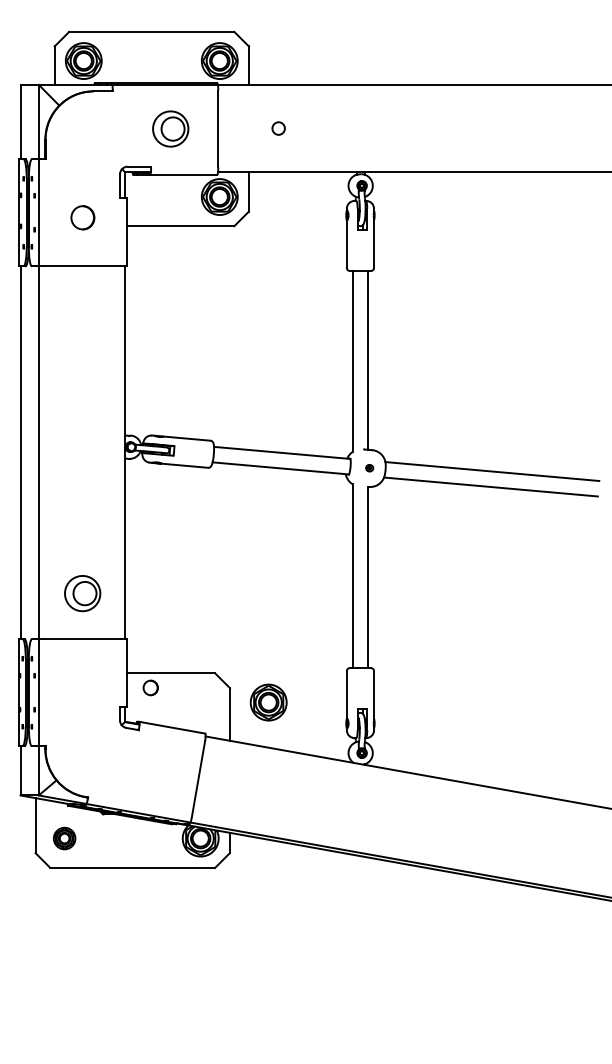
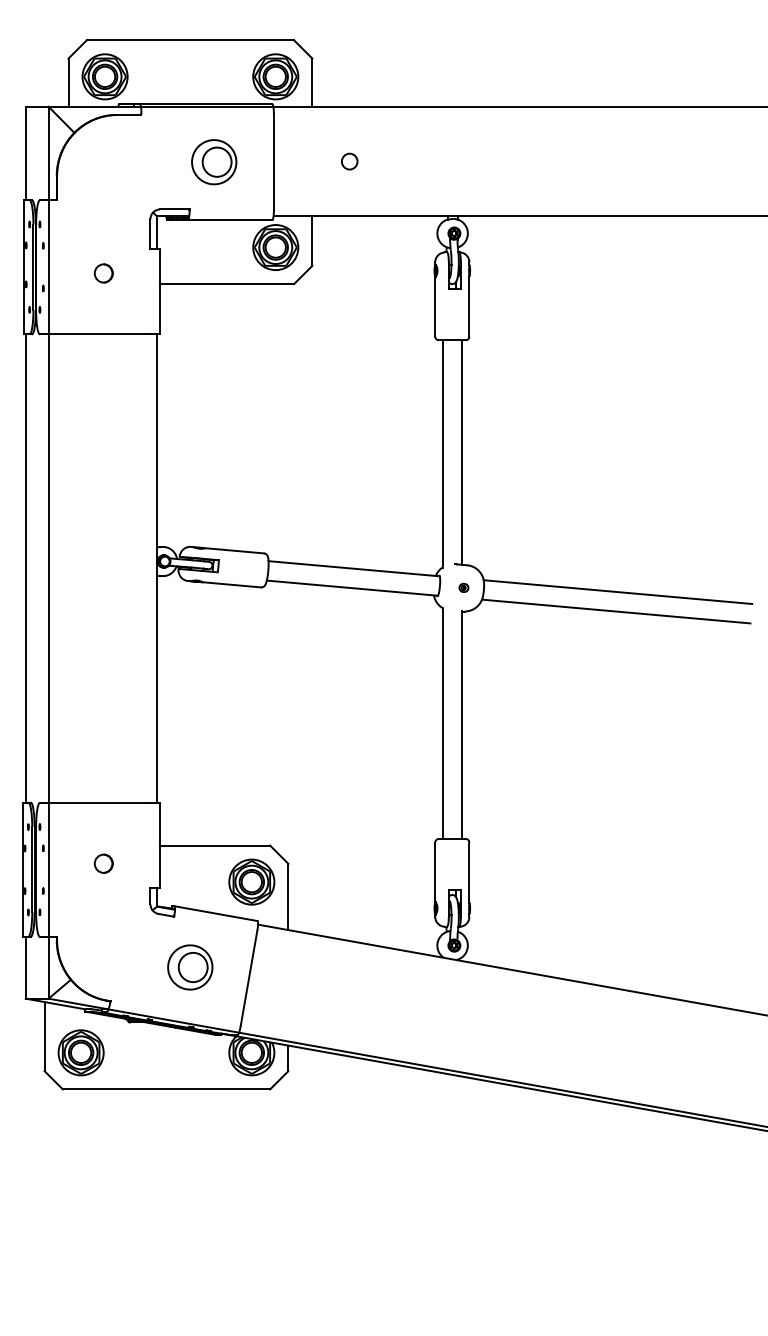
part: (82, 217) -> (103, 273), size x0.62
part: (82, 593) -> (190, 967), moved
part: (150, 687) -> (103, 863), moved
part: (268, 702) -> (251, 882), moved
part: (64, 838) -> (80, 1052), size x1.67

